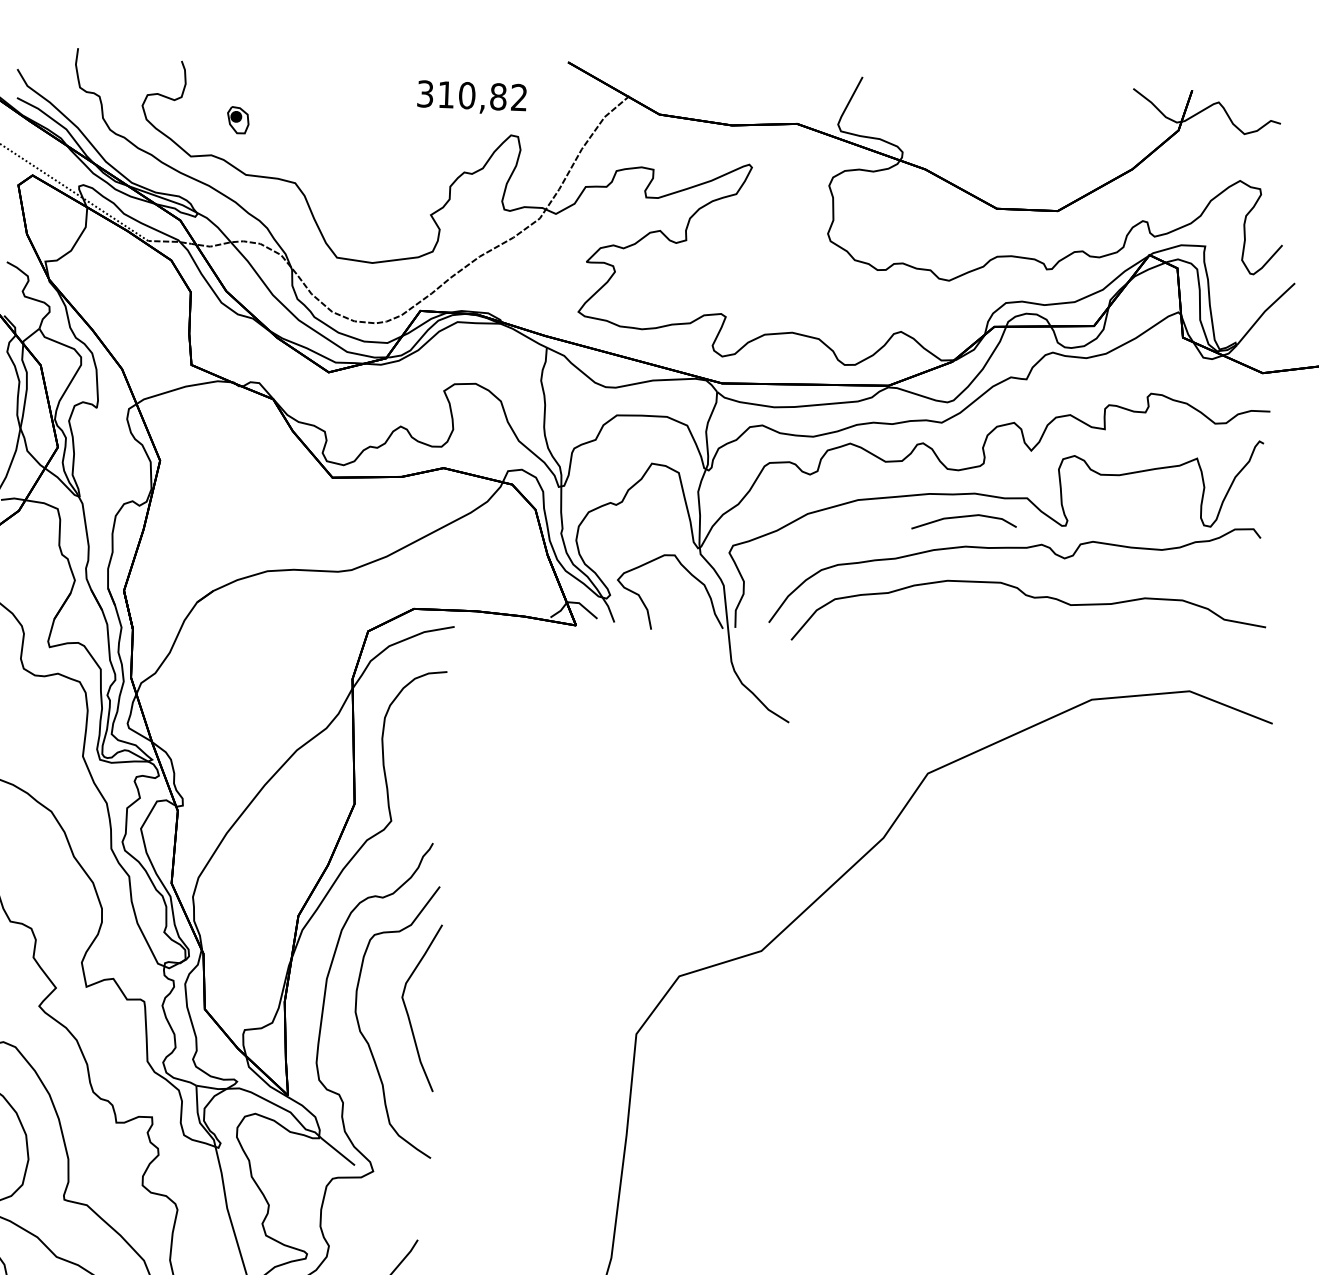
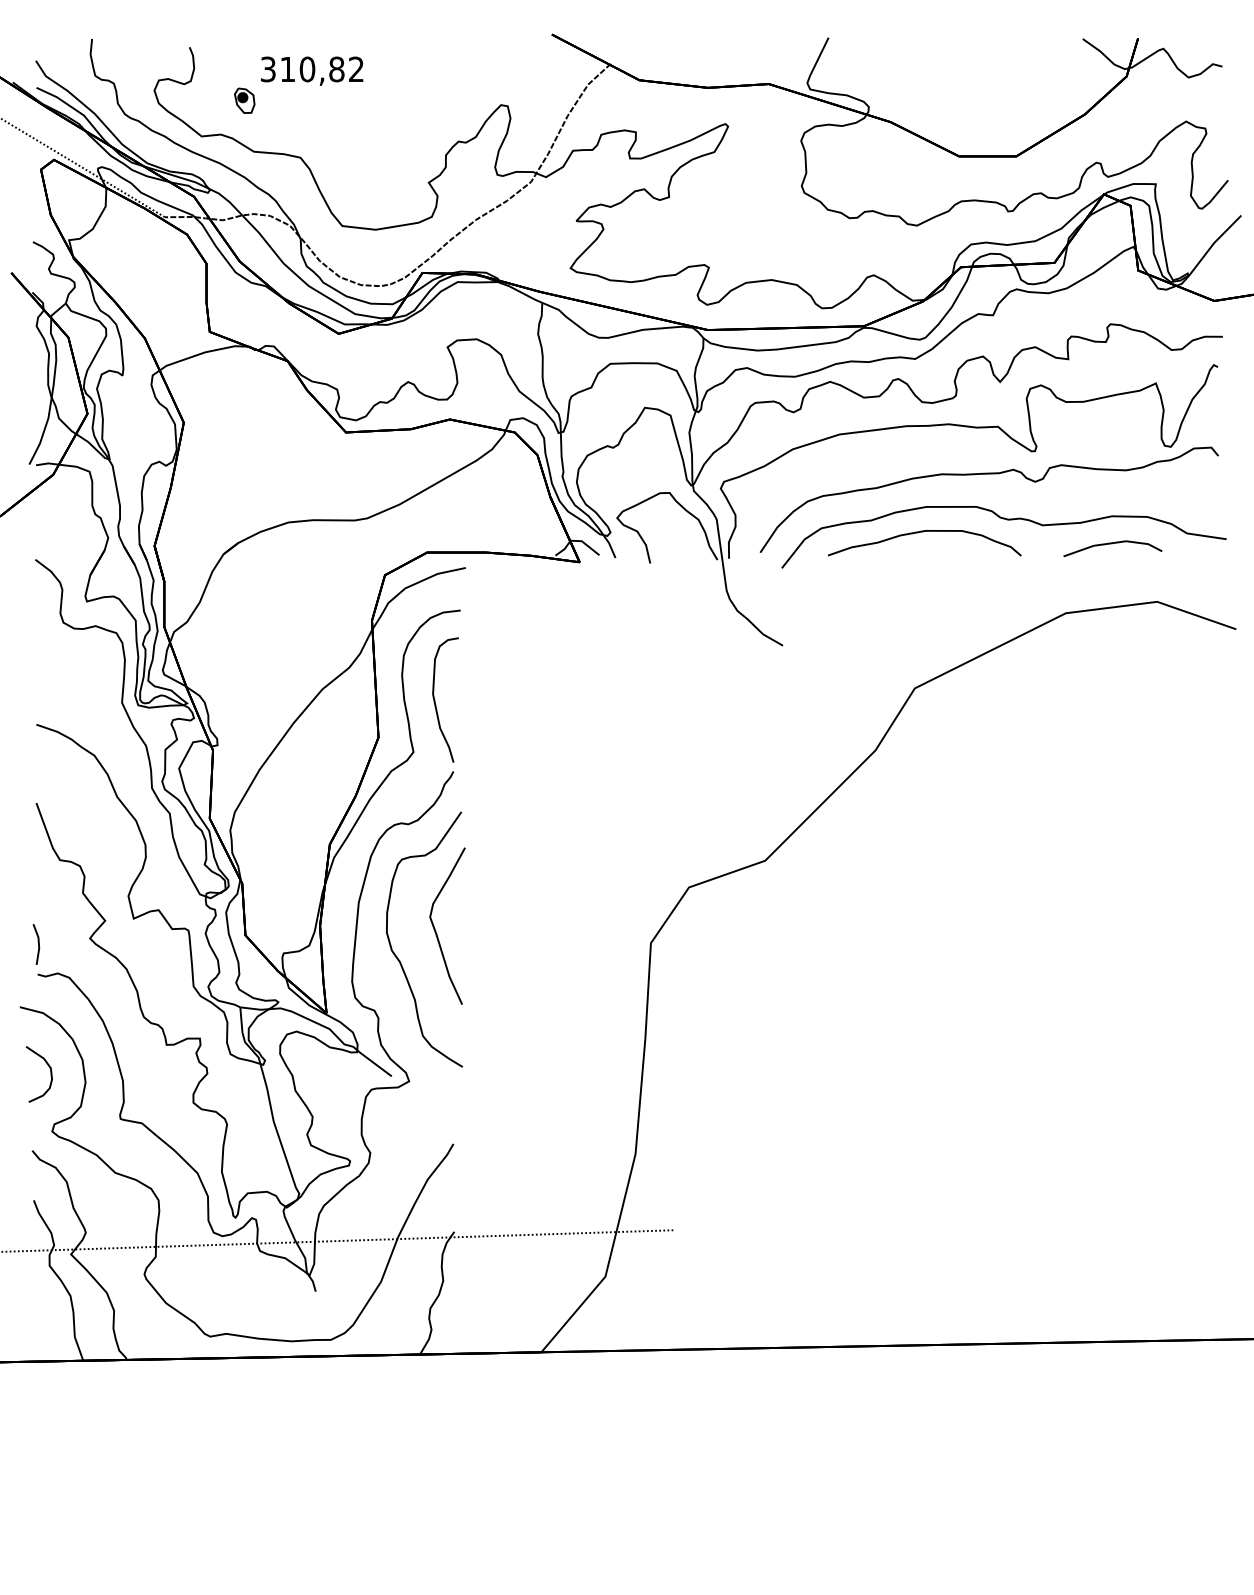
text: (472, 96) -> (312, 70), moved
line: (964, 517) -> (1112, 544), moved
curve: (943, 607) -> (923, 532), added
curve: (416, 765) -> (435, 699), added

